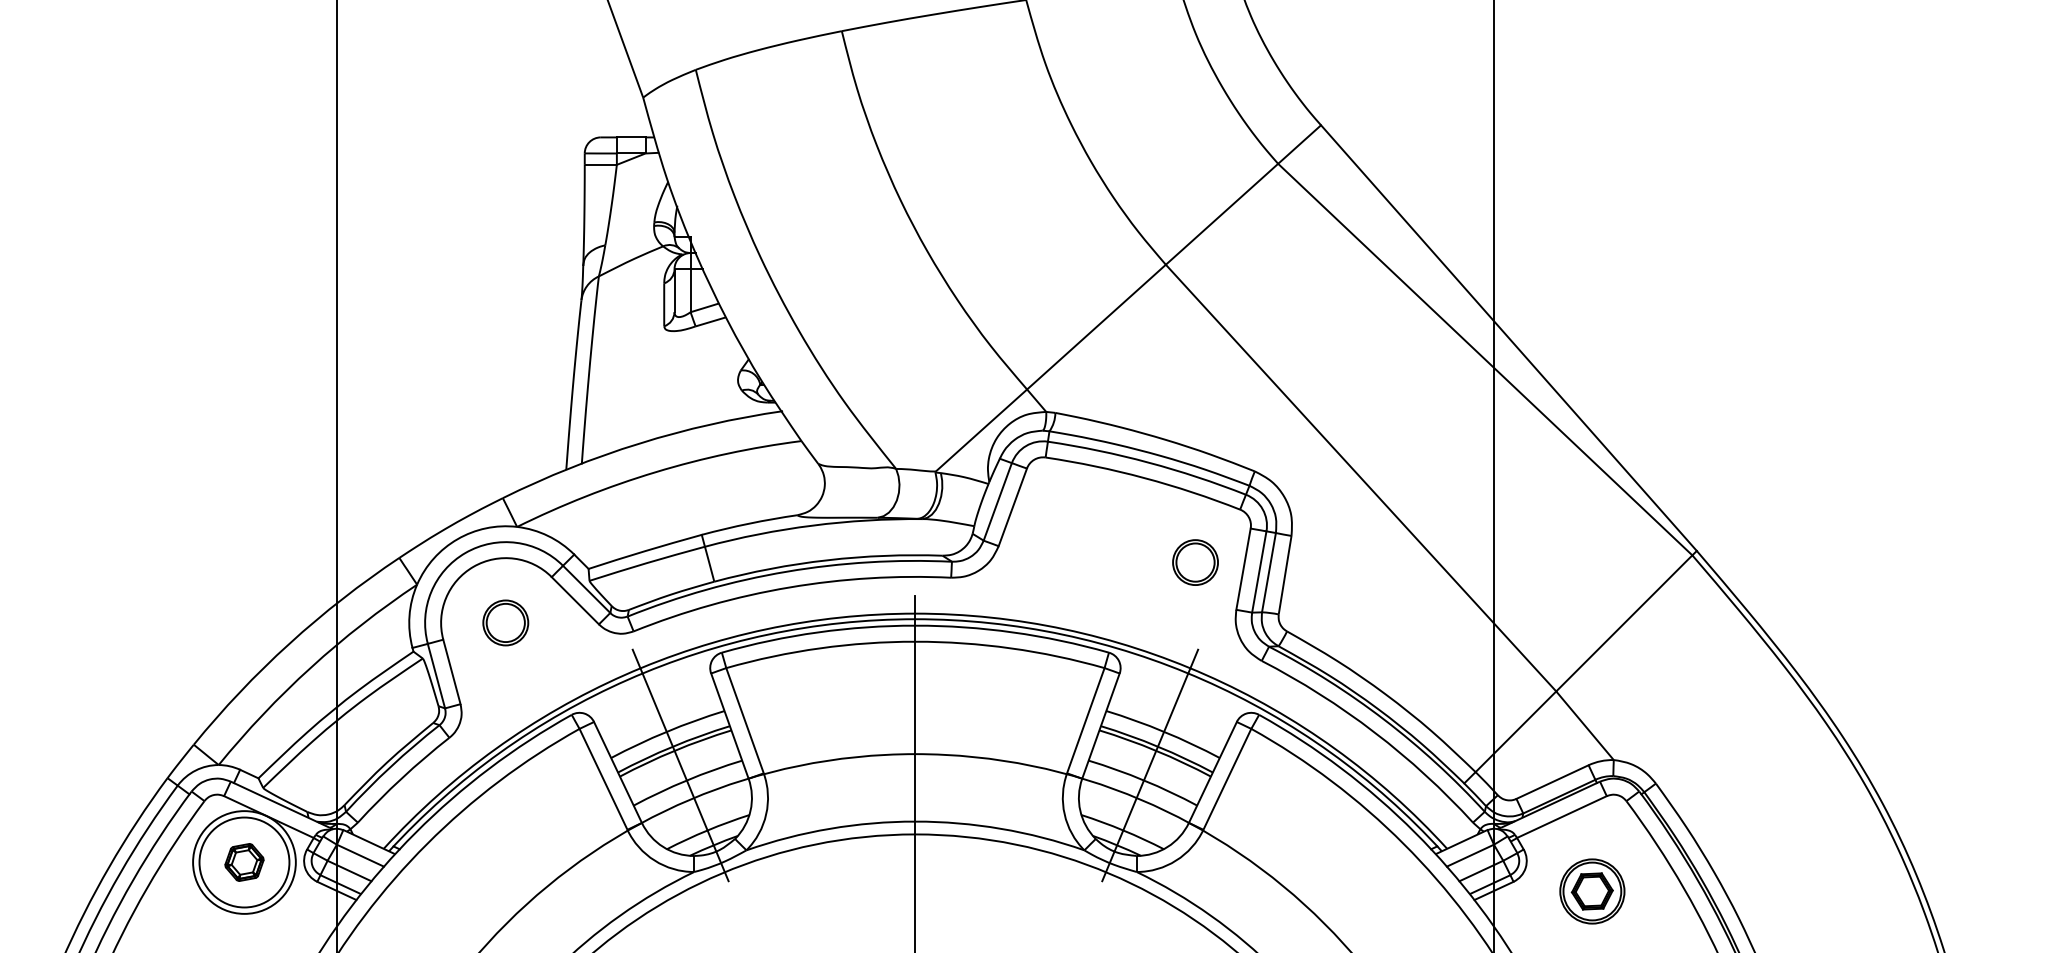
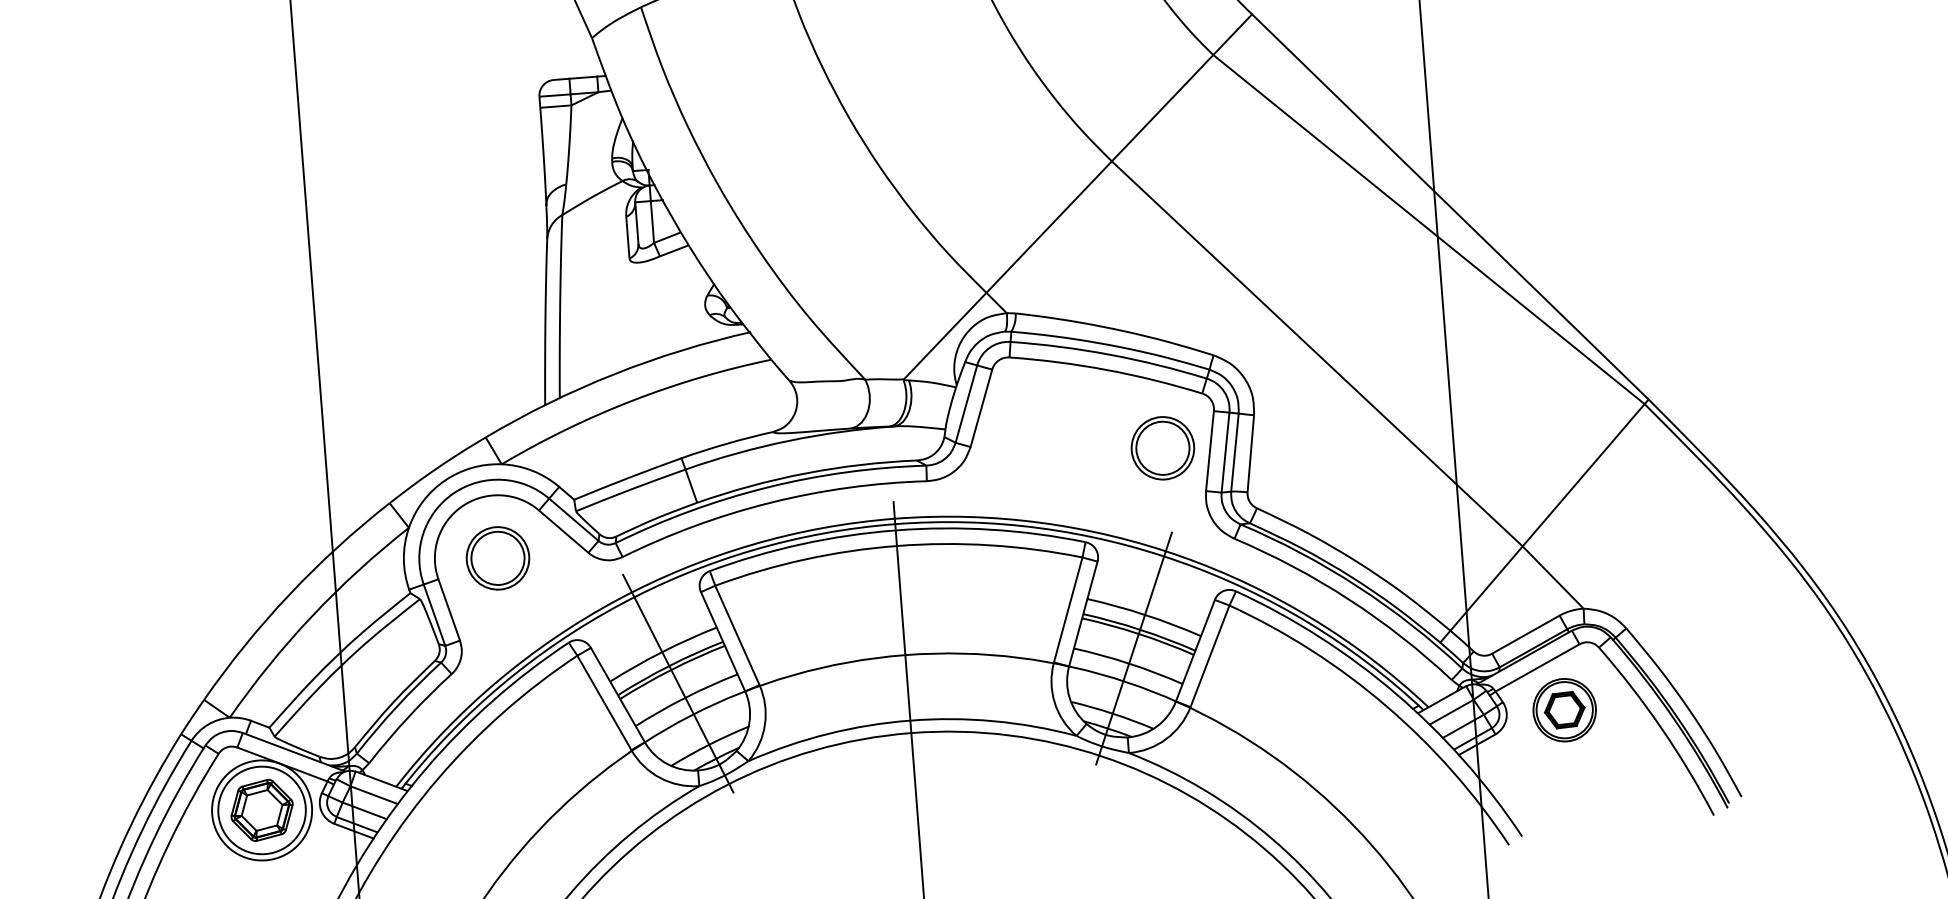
part: (1195, 562) -> (1162, 448), size x1.43
part: (505, 622) -> (497, 557), size x1.43
part: (244, 862) -> (262, 810), size x1.67
part: (1592, 891) -> (1564, 710), moved

